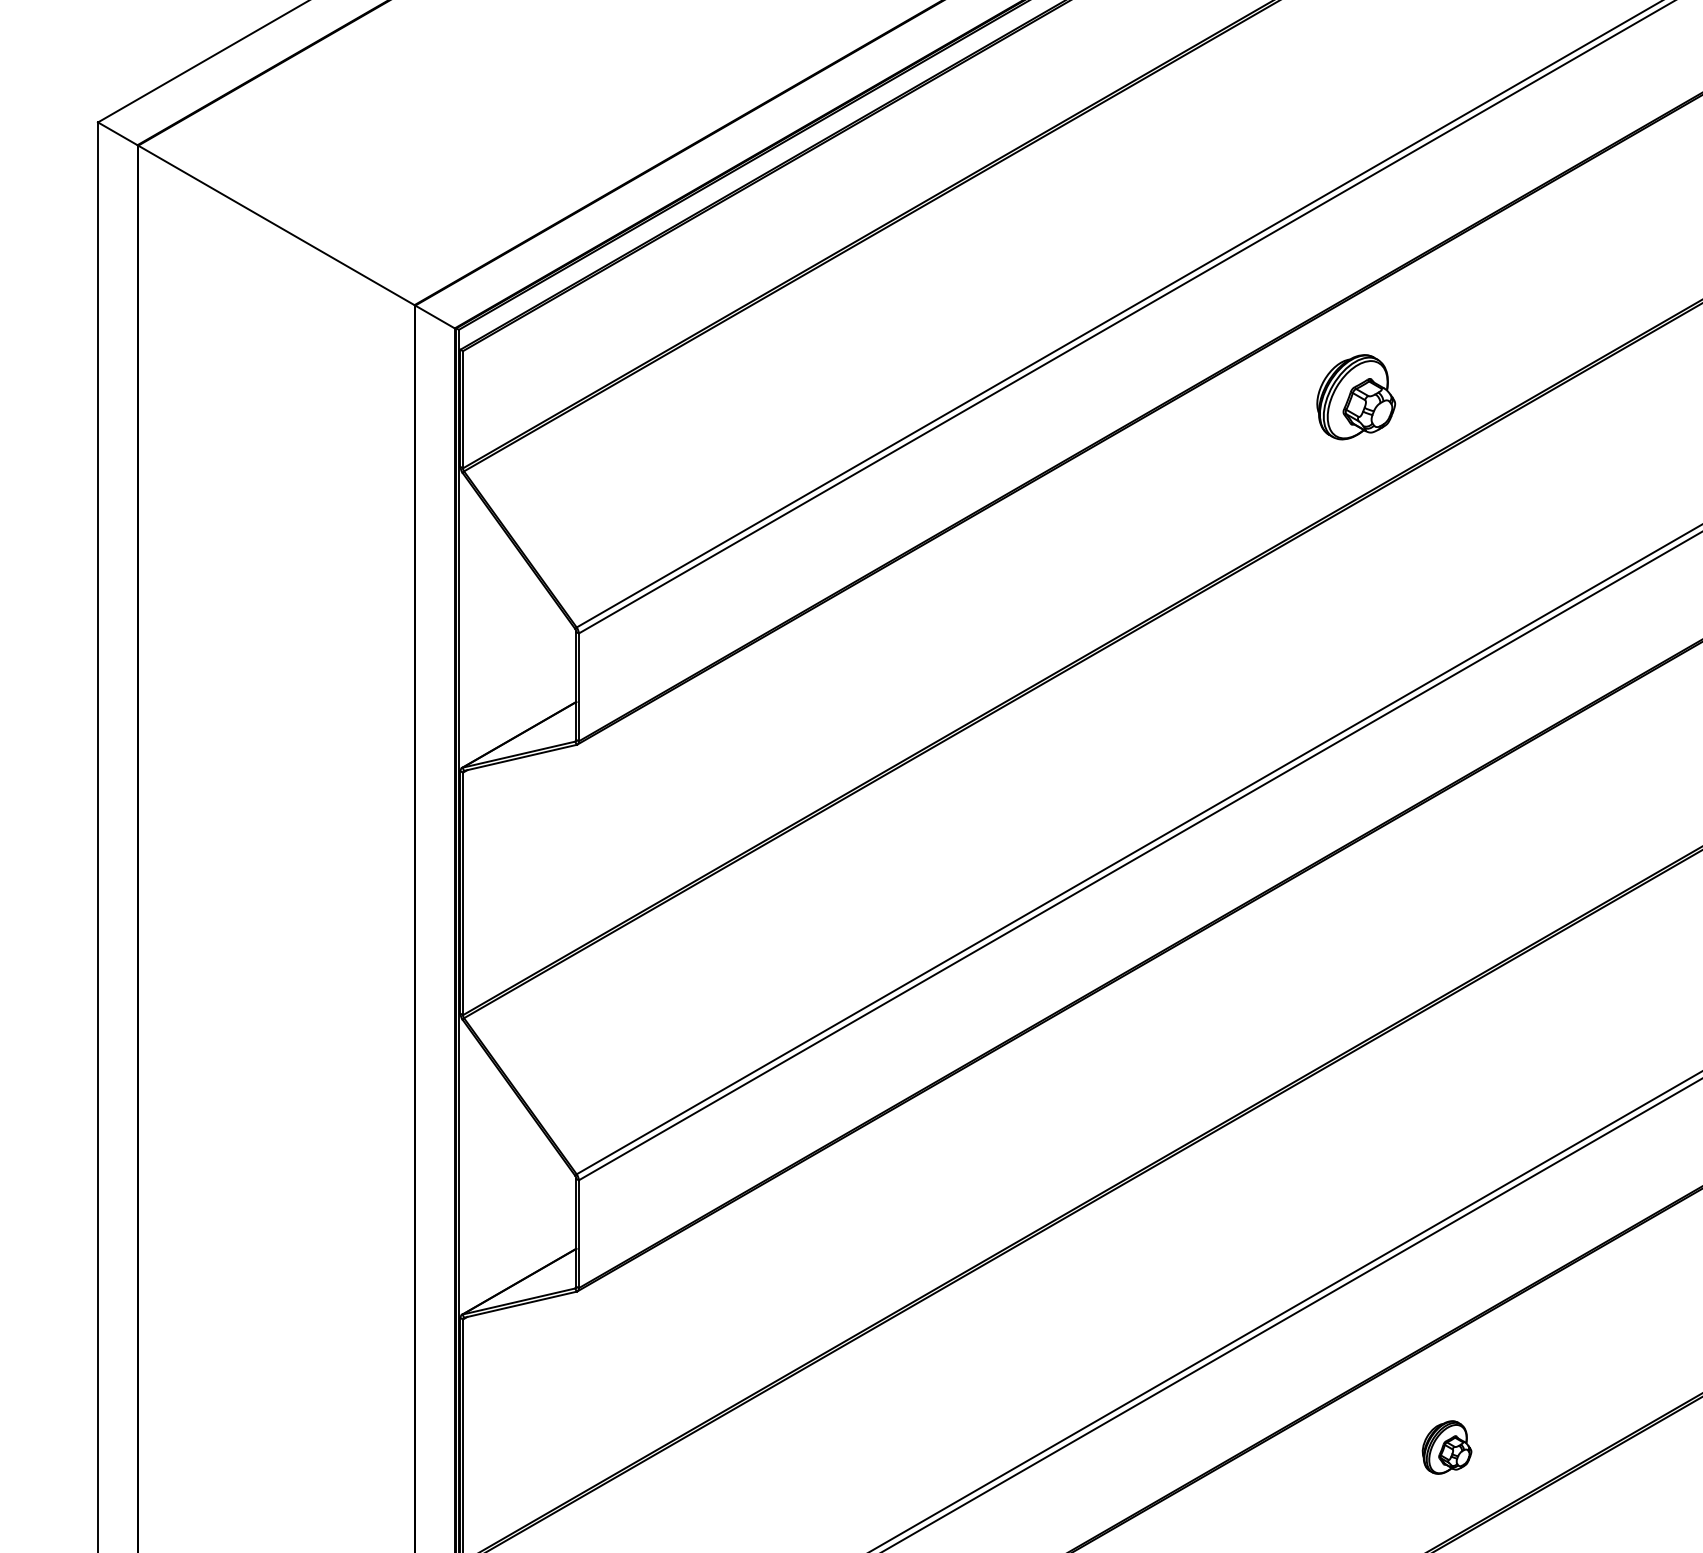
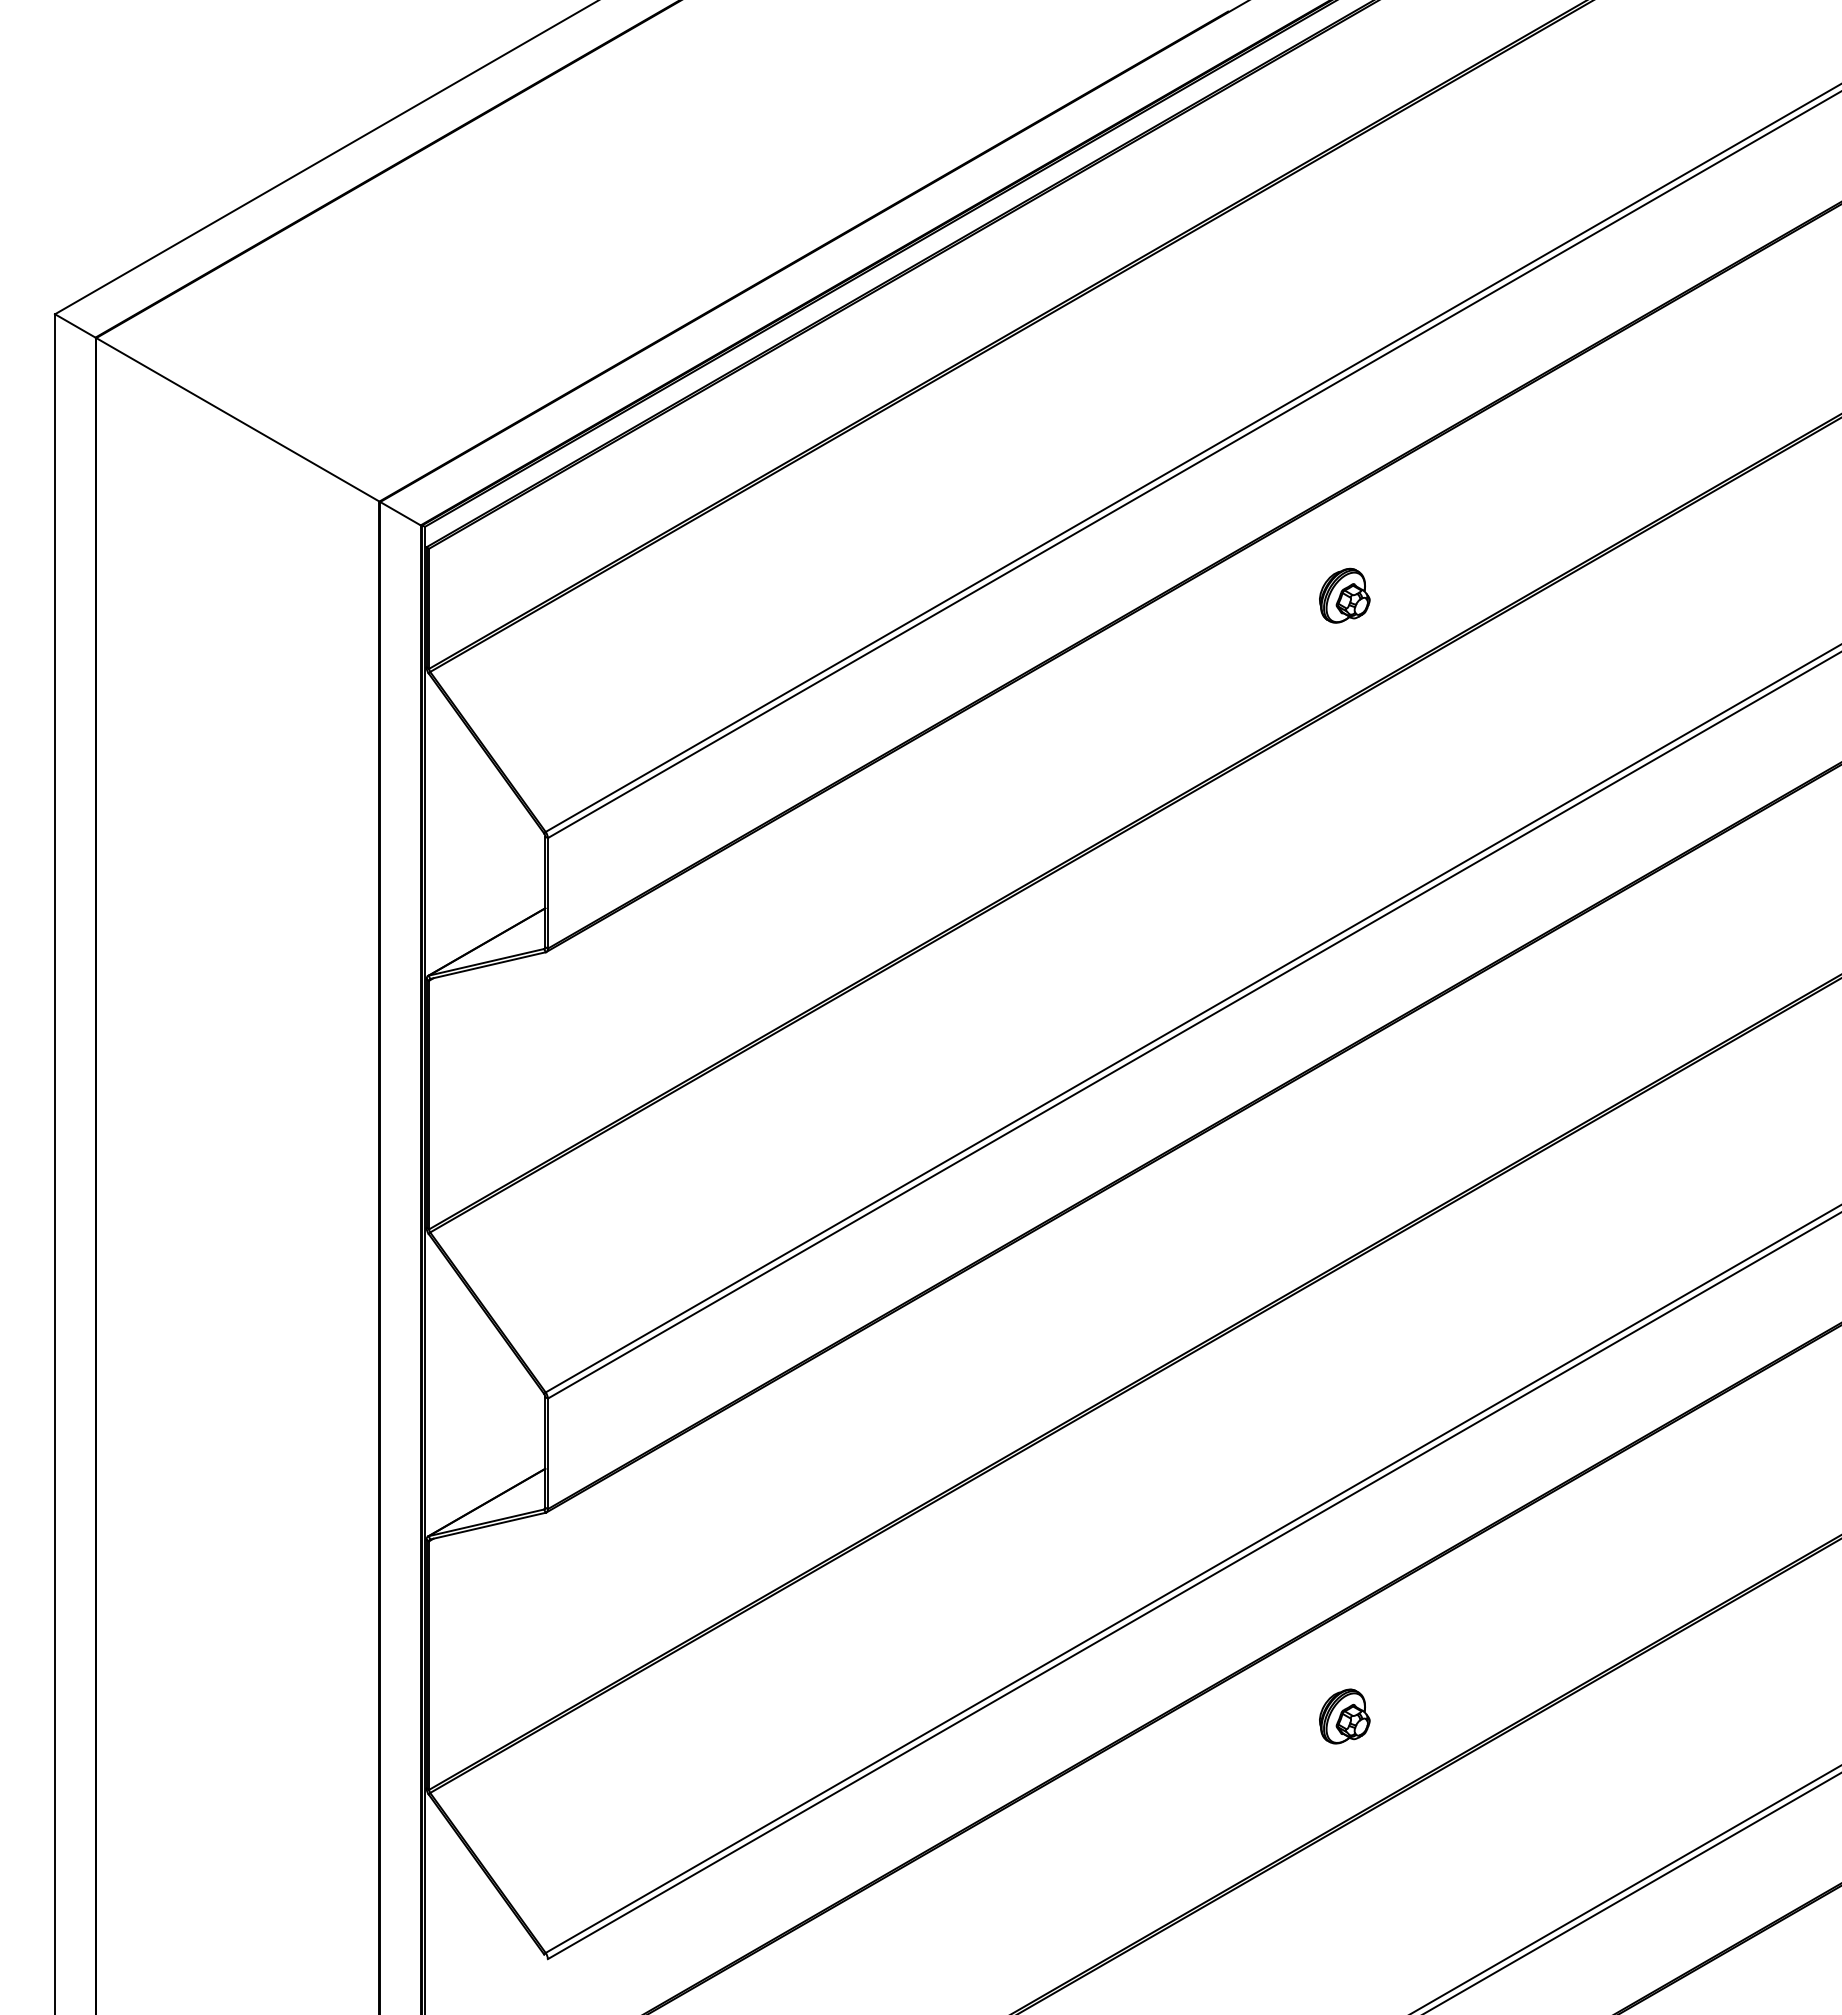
part: (1356, 396) -> (1344, 595), size x0.62
part: (1446, 1447) -> (1344, 1716), moved

